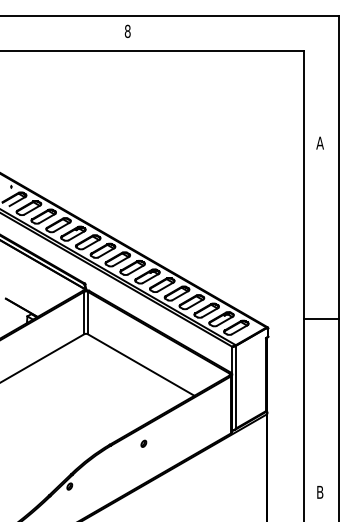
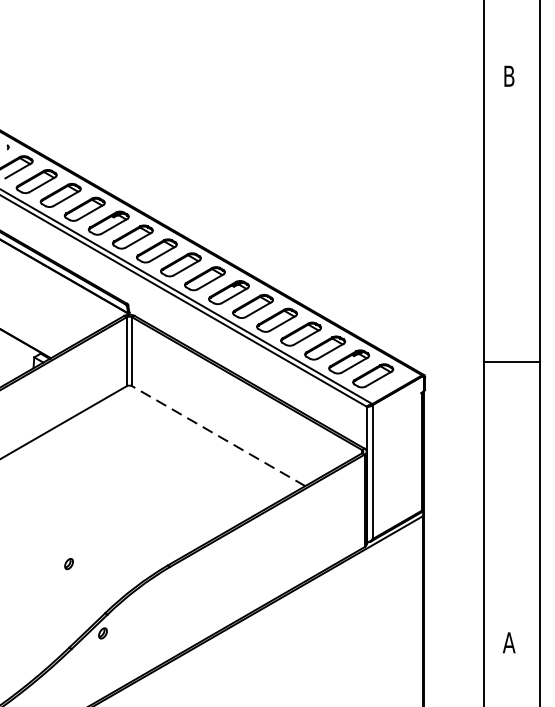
text: (319, 142) -> (508, 75), A -> B
line: (141, 365) -> (219, 436), solid -> dashed
part: (143, 443) -> (68, 563), moved
text: (319, 491) -> (508, 641), B -> A

